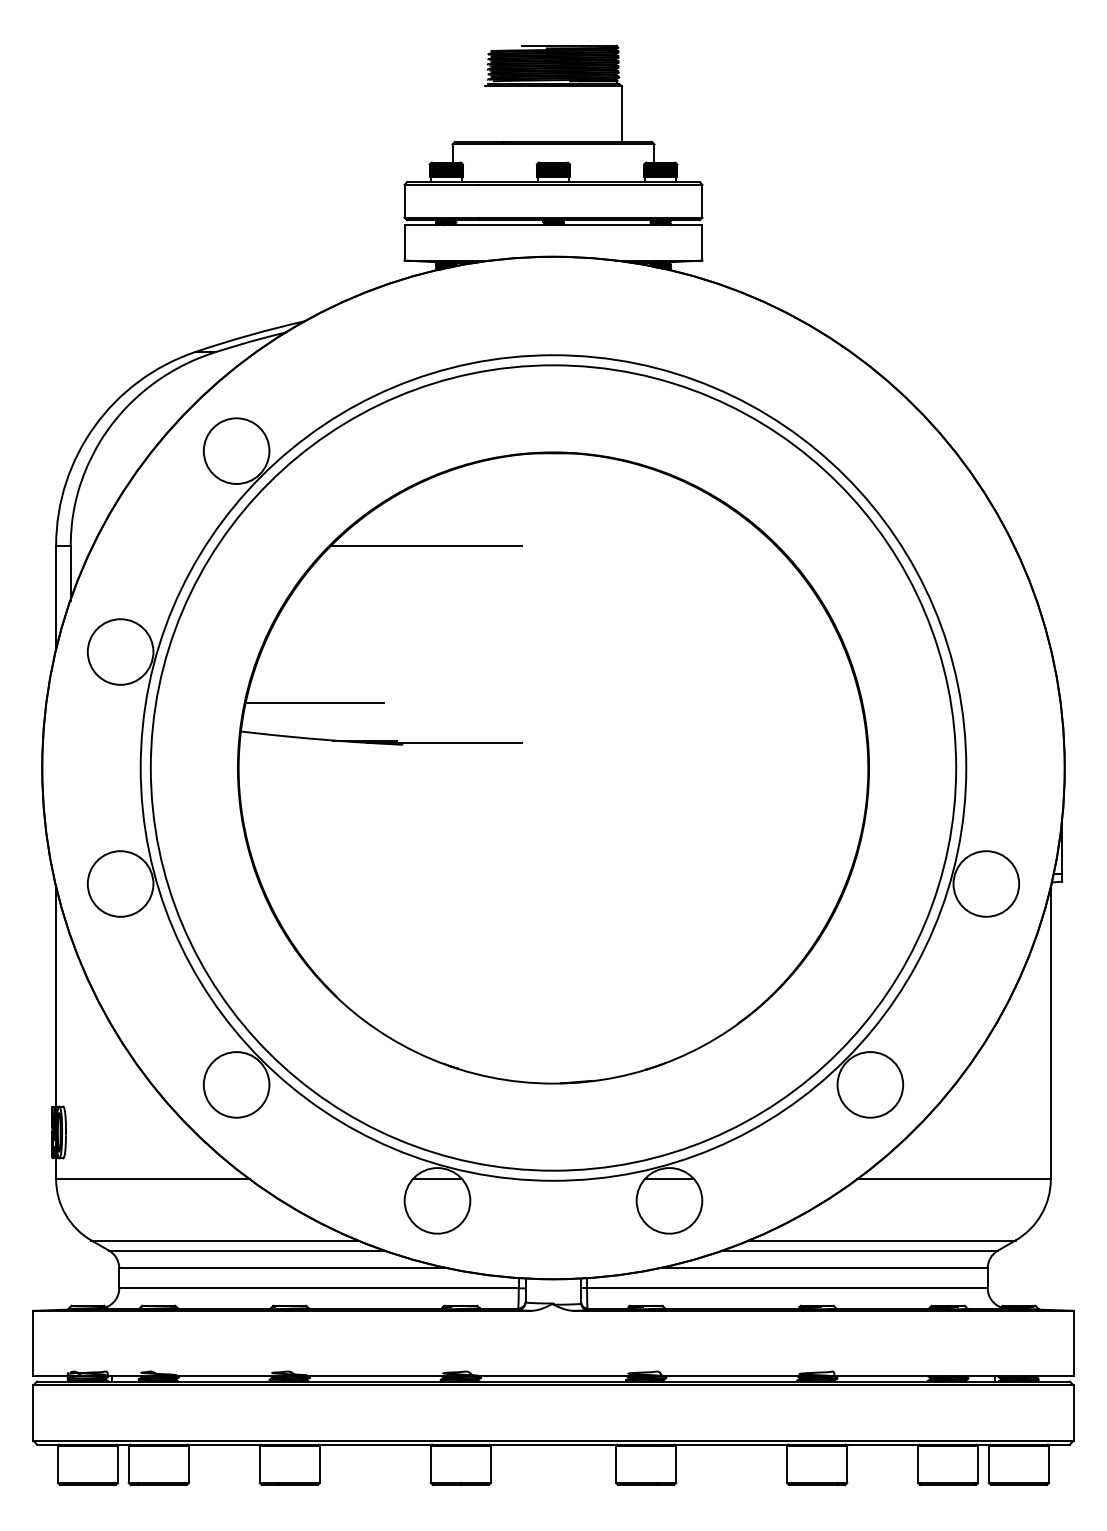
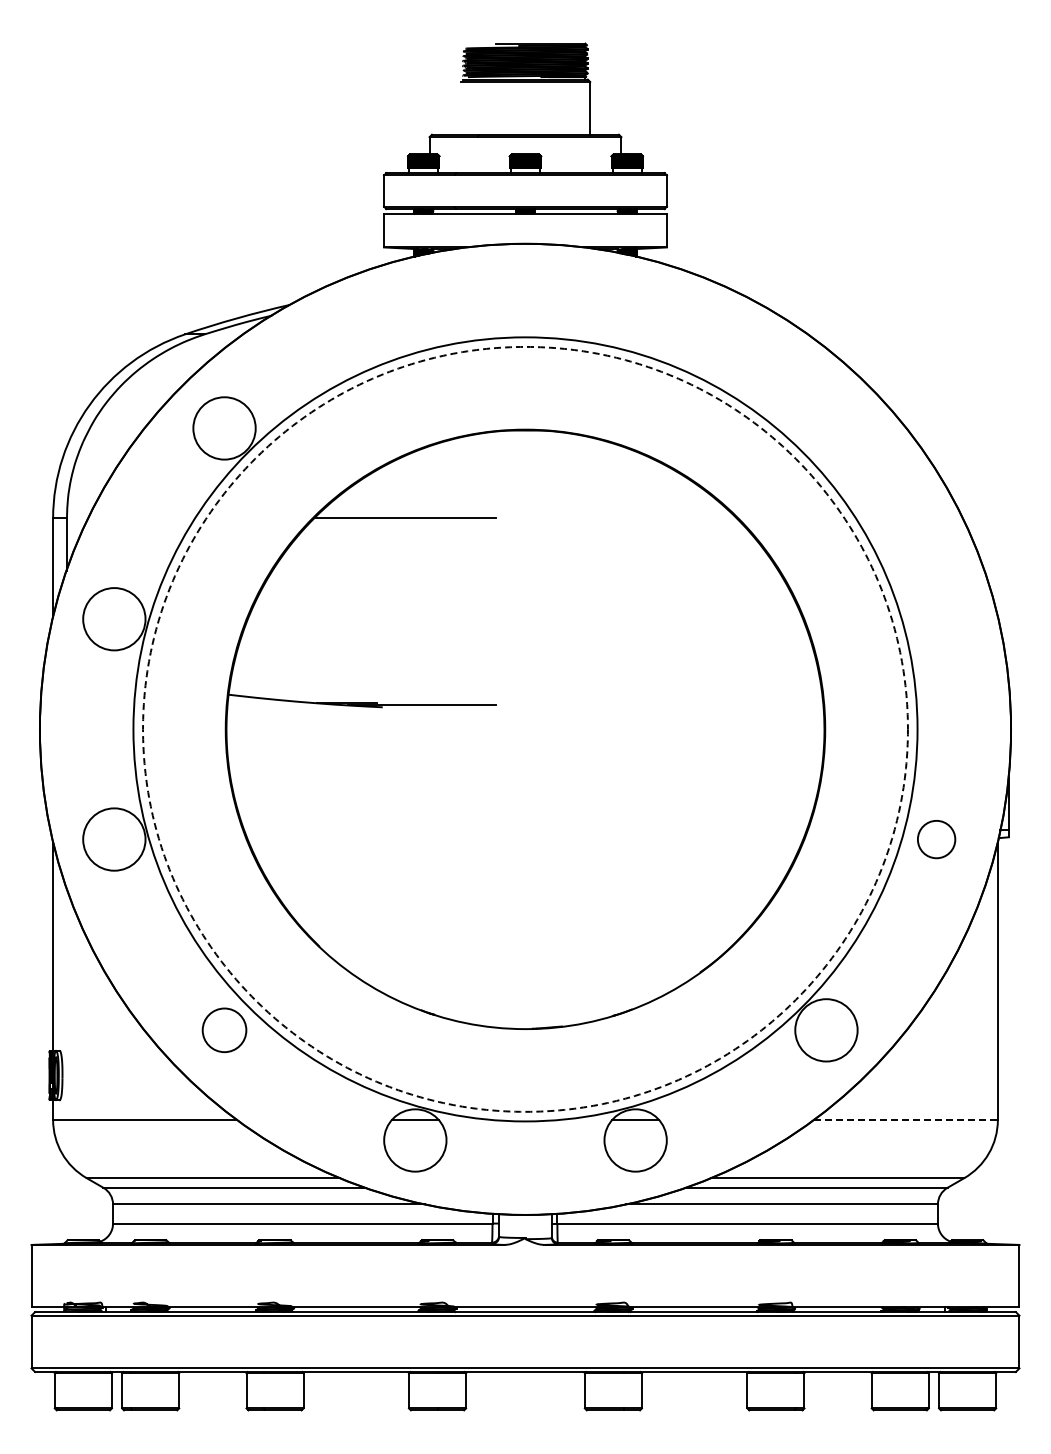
line: (314, 702) -> (298, 667), removed
circle: (553, 767) -> (525, 728), solid -> dashed
circle: (986, 883) -> (936, 839), size x0.6
circle: (236, 1085) -> (224, 1030), size x0.7
line: (953, 1179) -> (905, 1120), solid -> dashed

